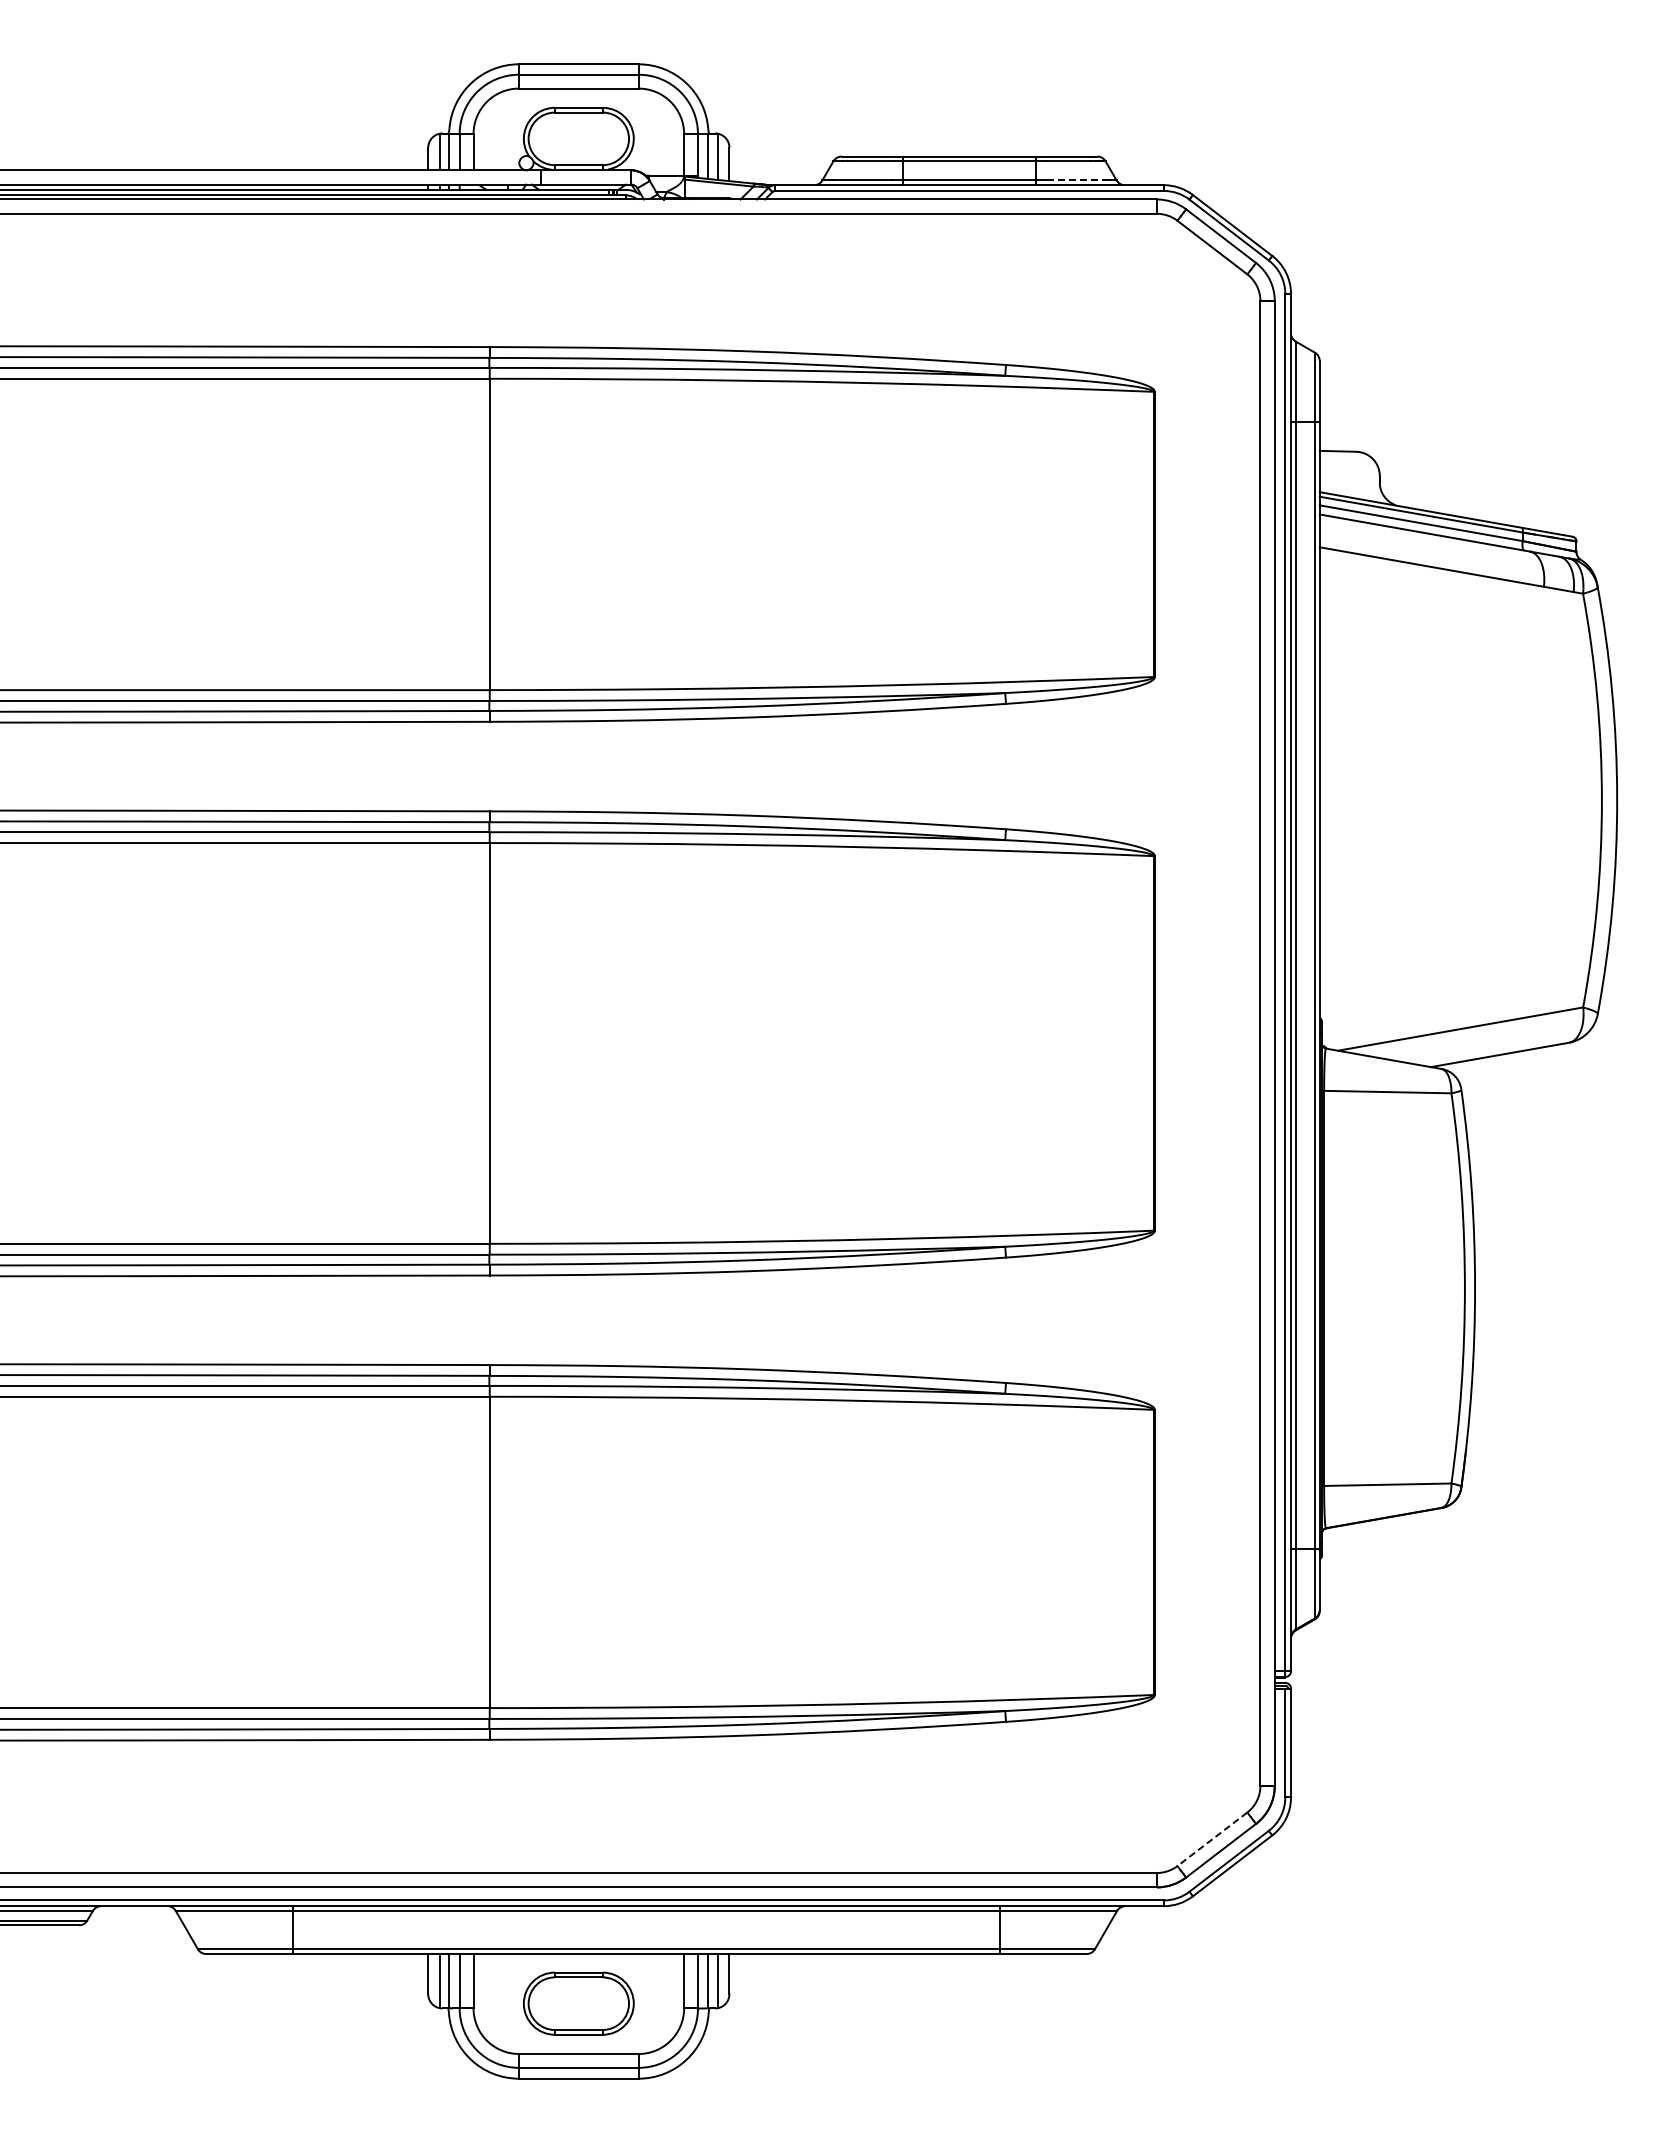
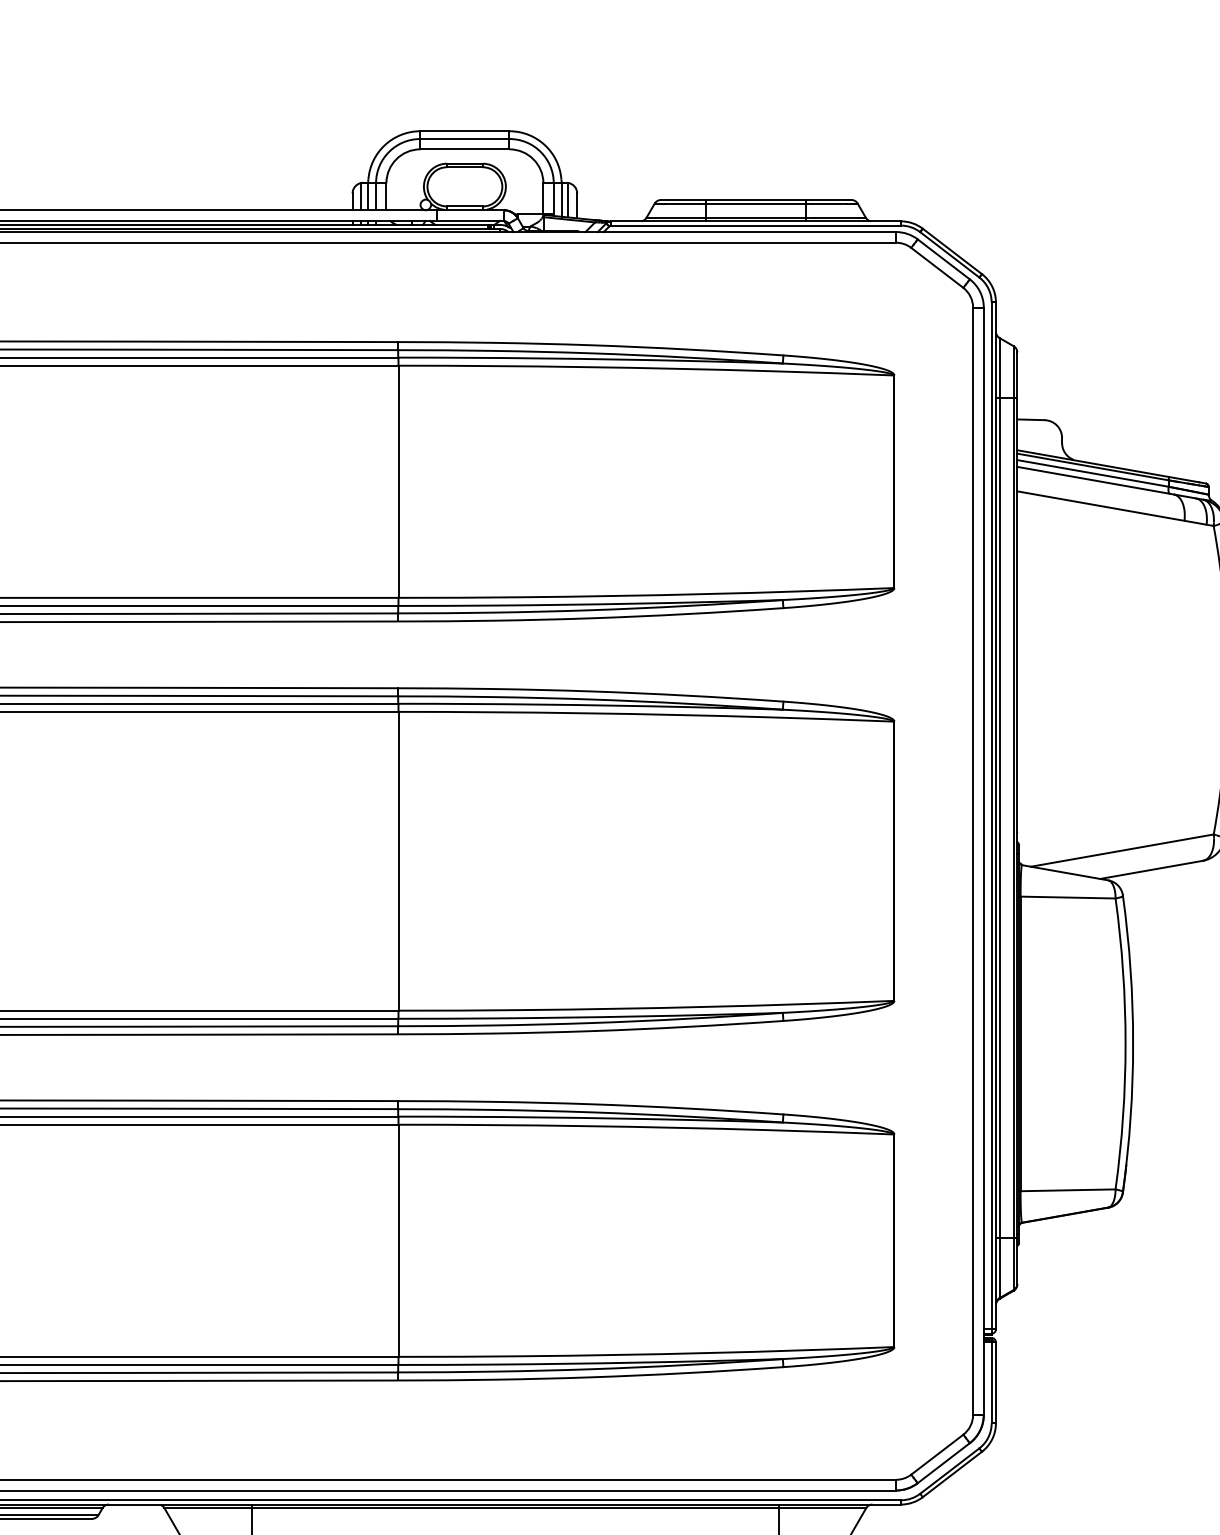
line: (1076, 180) -> (835, 217), dashed -> solid
line: (1211, 1839) -> (936, 1454), dashed -> solid

